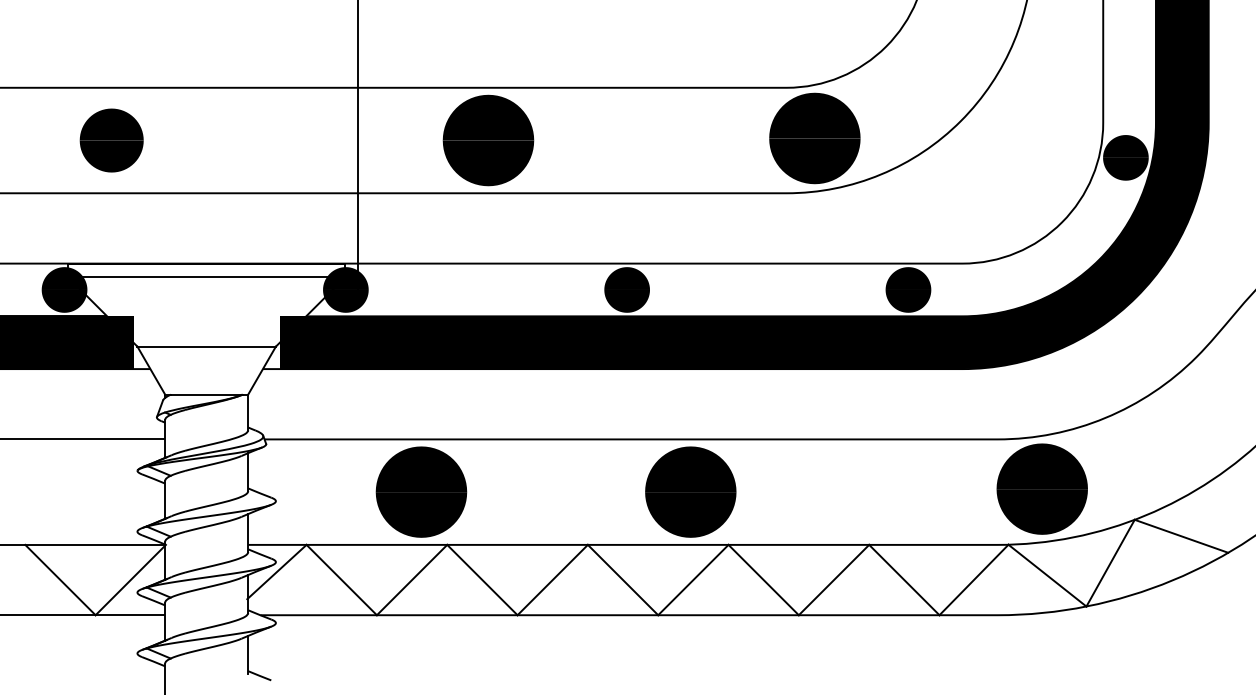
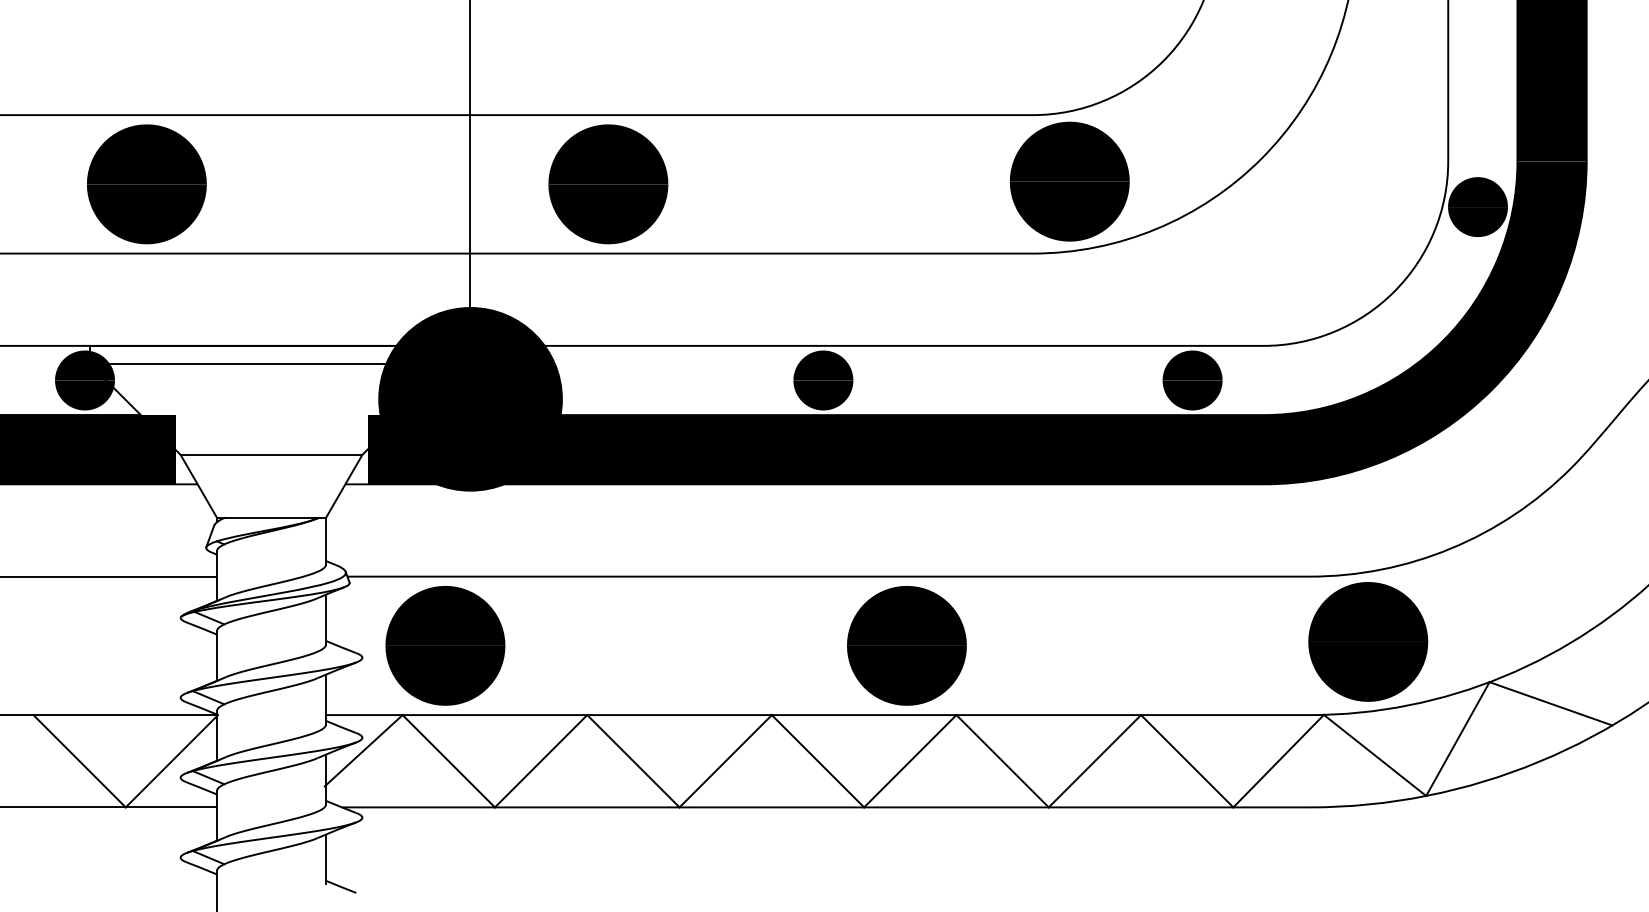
part: (111, 140) -> (146, 184), size x1.43
part: (488, 140) -> (608, 184), moved
fill: (358, 304) -> (470, 399), added
part: (421, 491) -> (445, 645), moved

